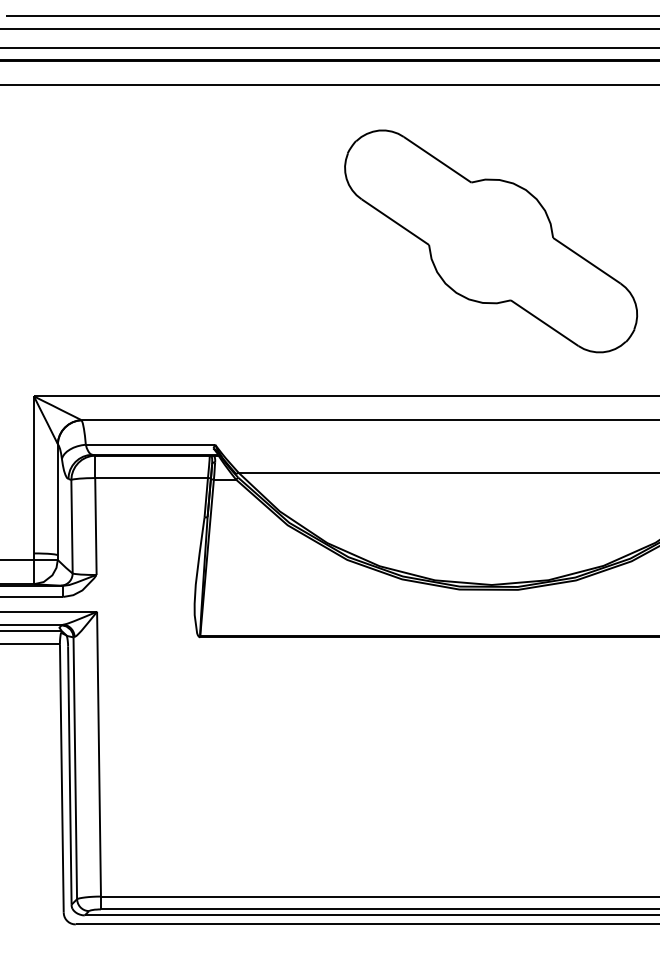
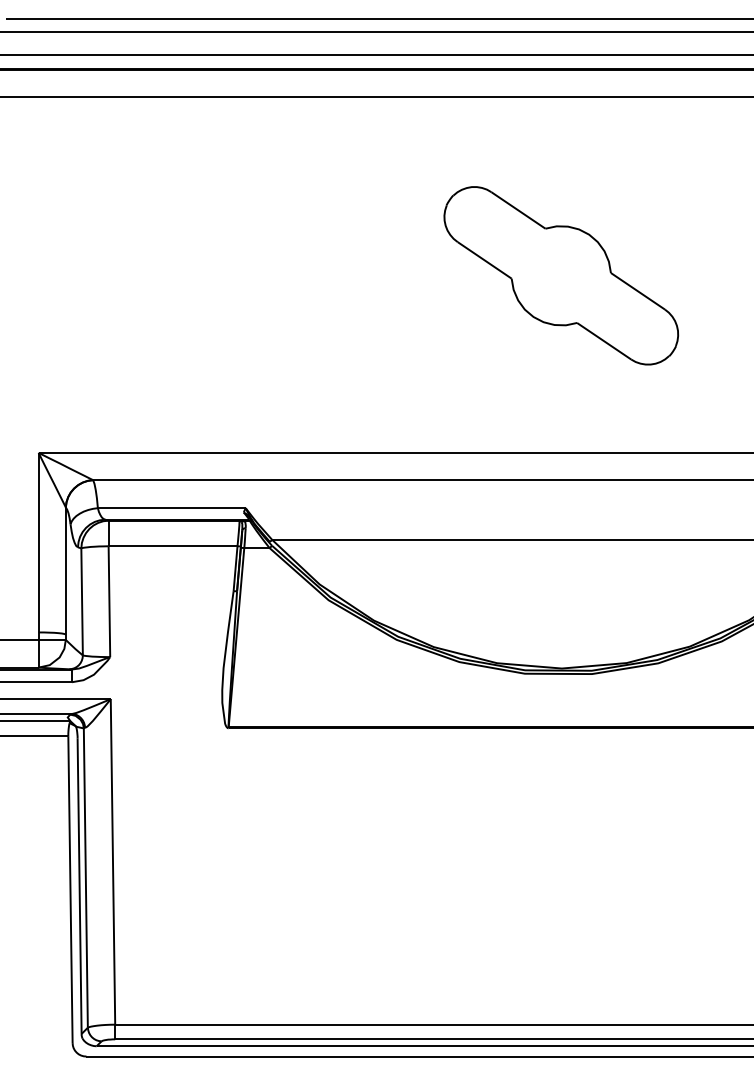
part: (491, 241) -> (561, 275), size x0.7

